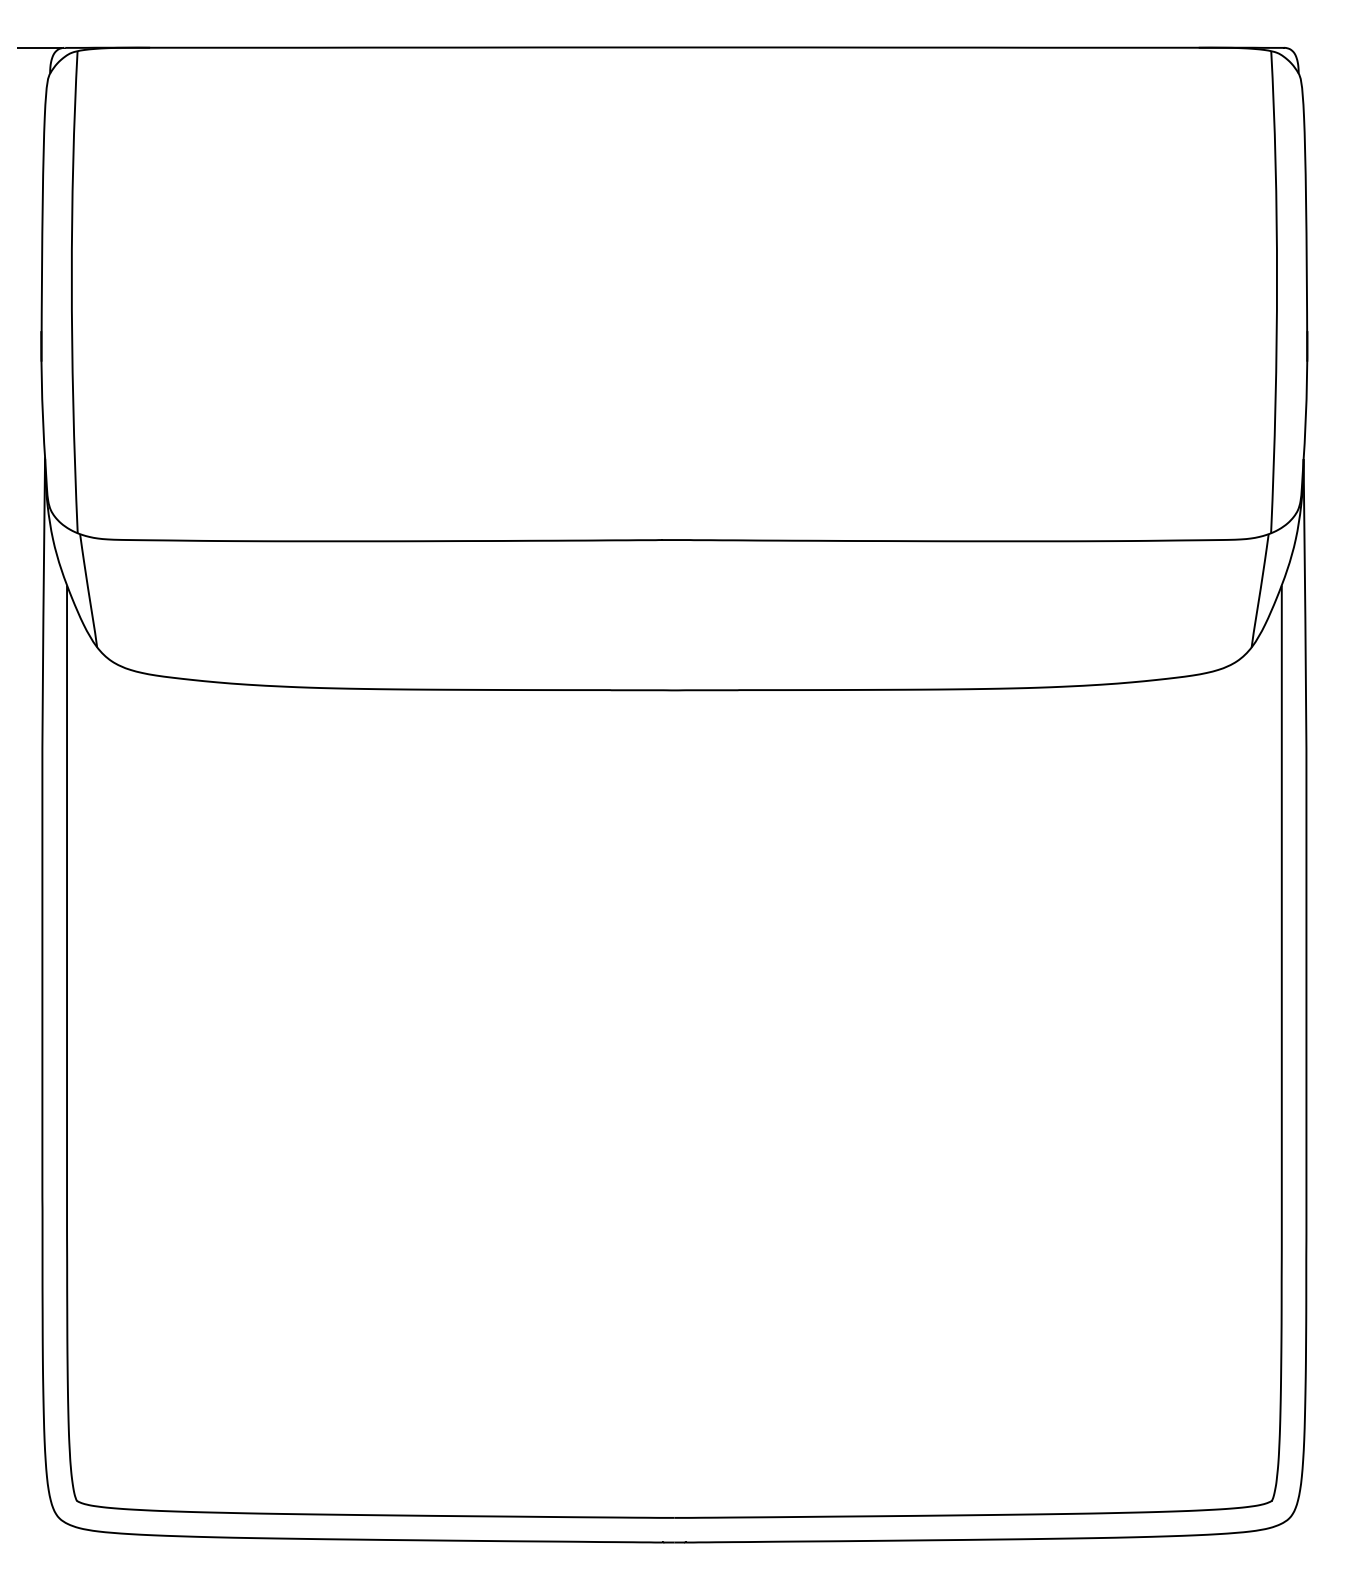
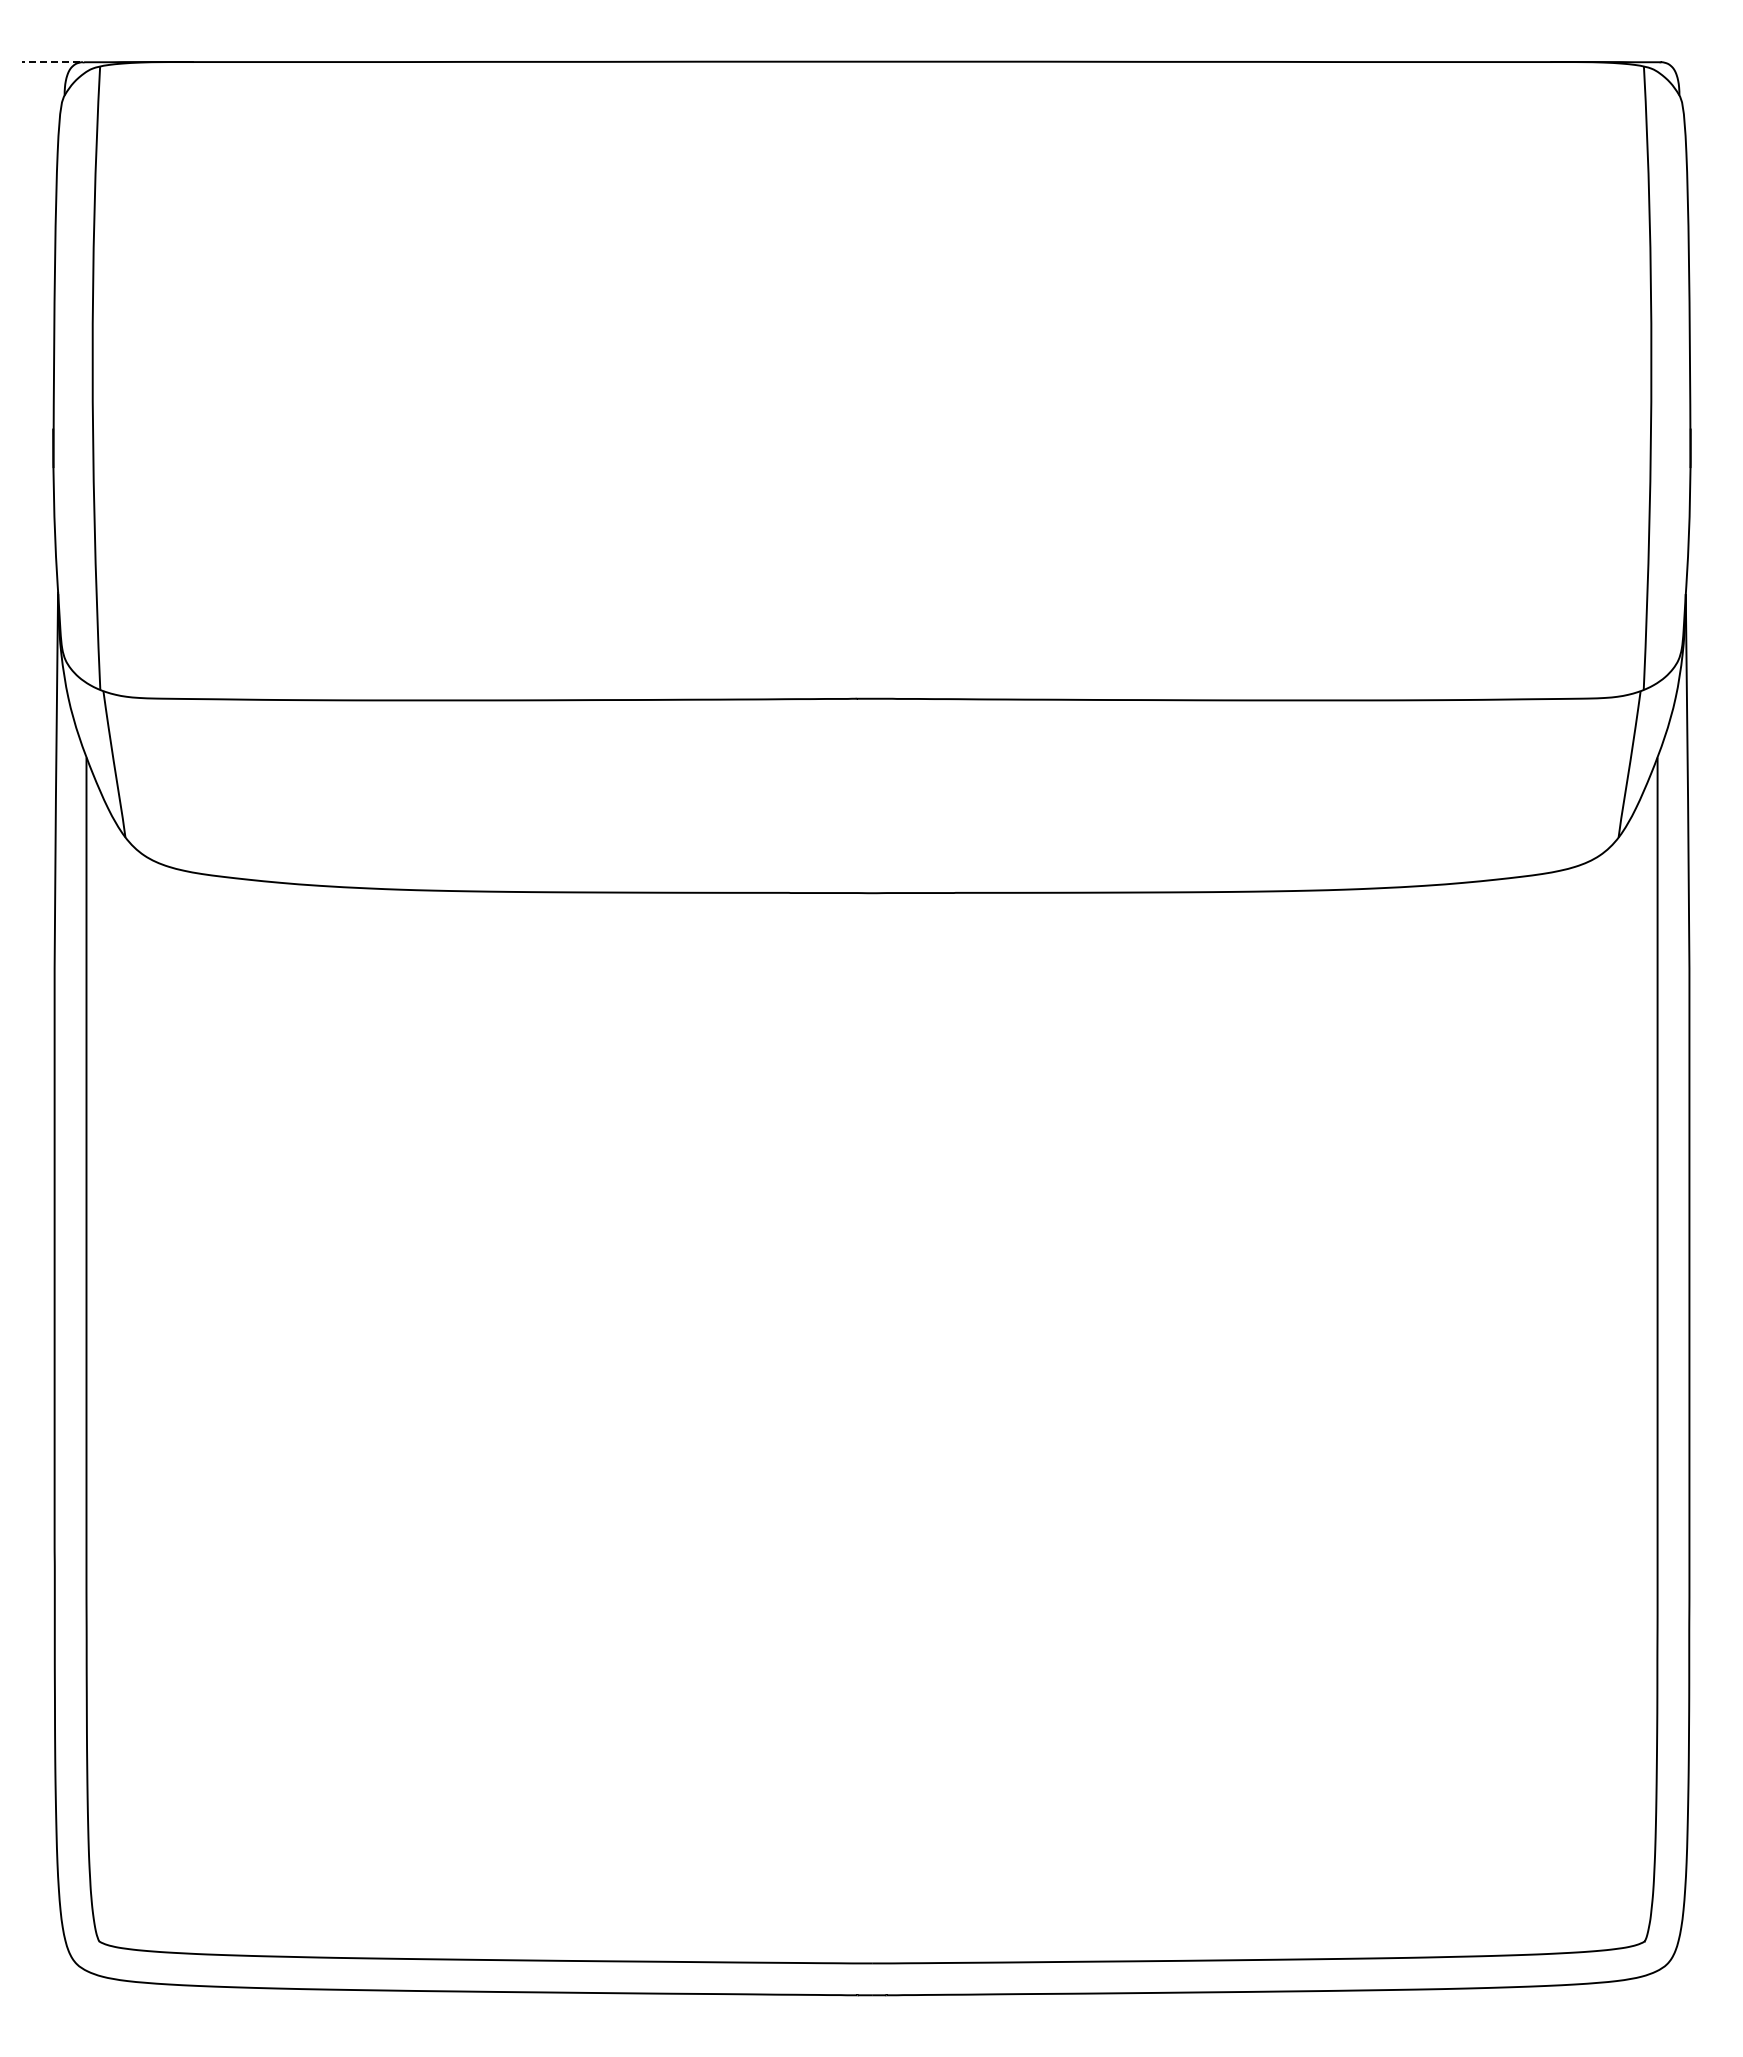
line: (39, 48) -> (50, 62), solid -> dashed

